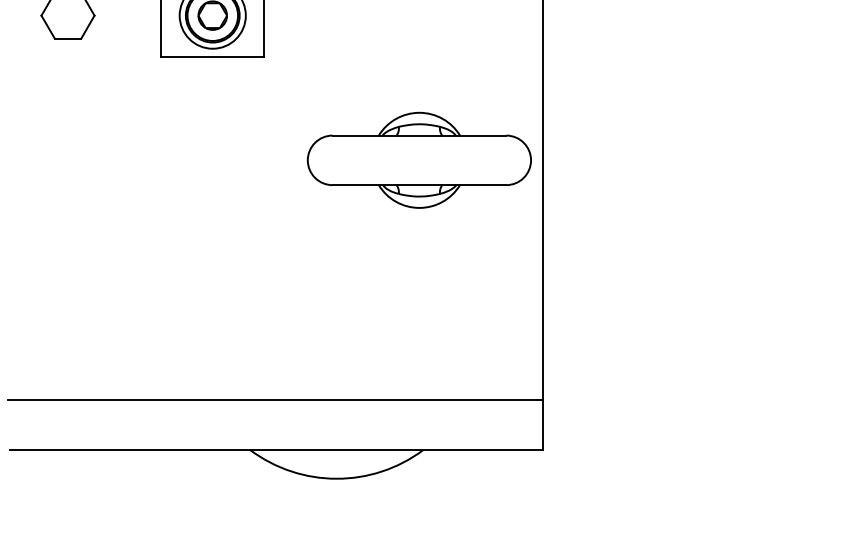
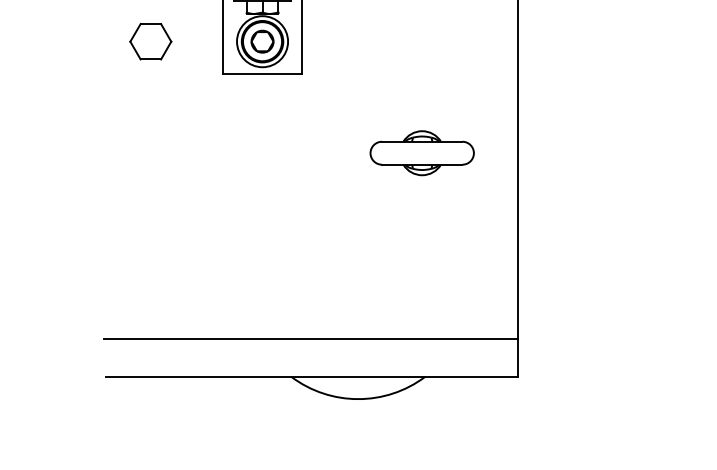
part: (420, 159) -> (422, 152), size x0.6

